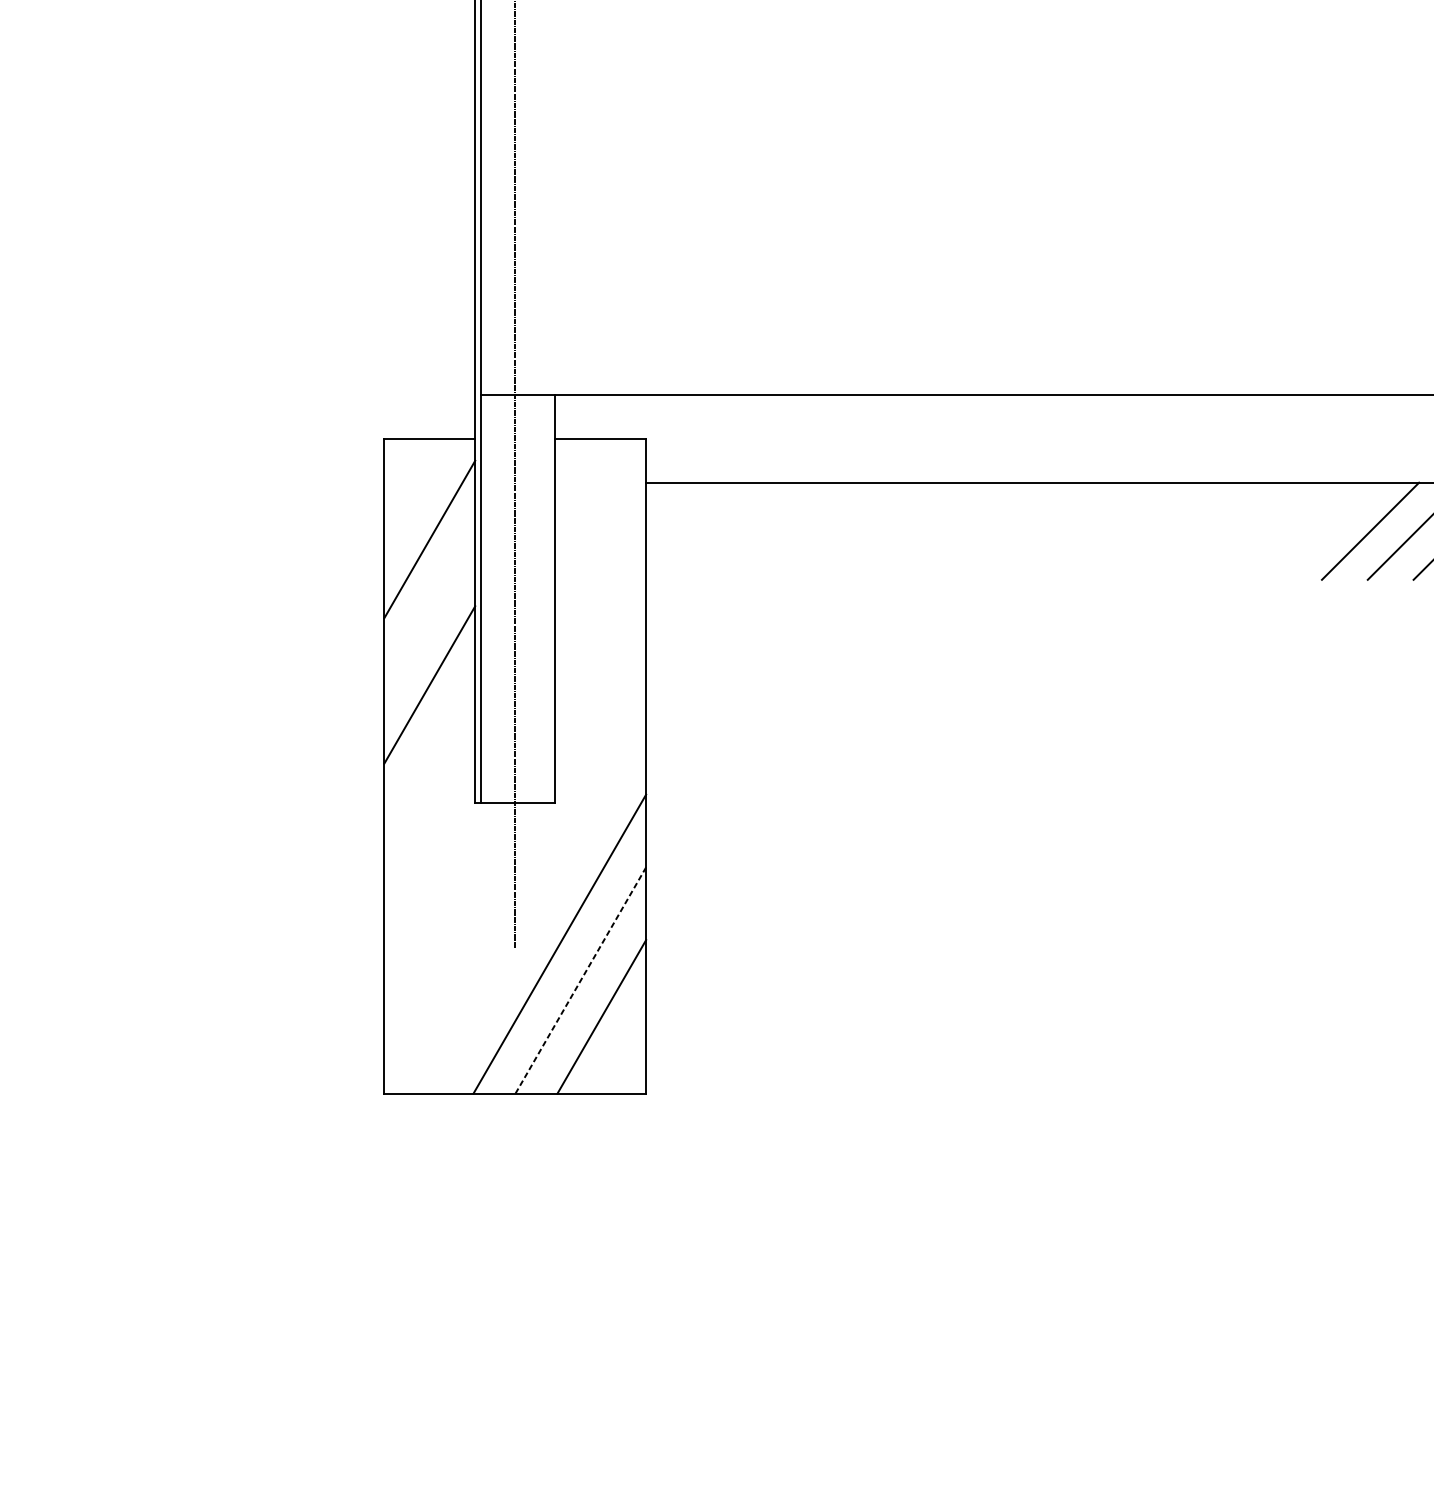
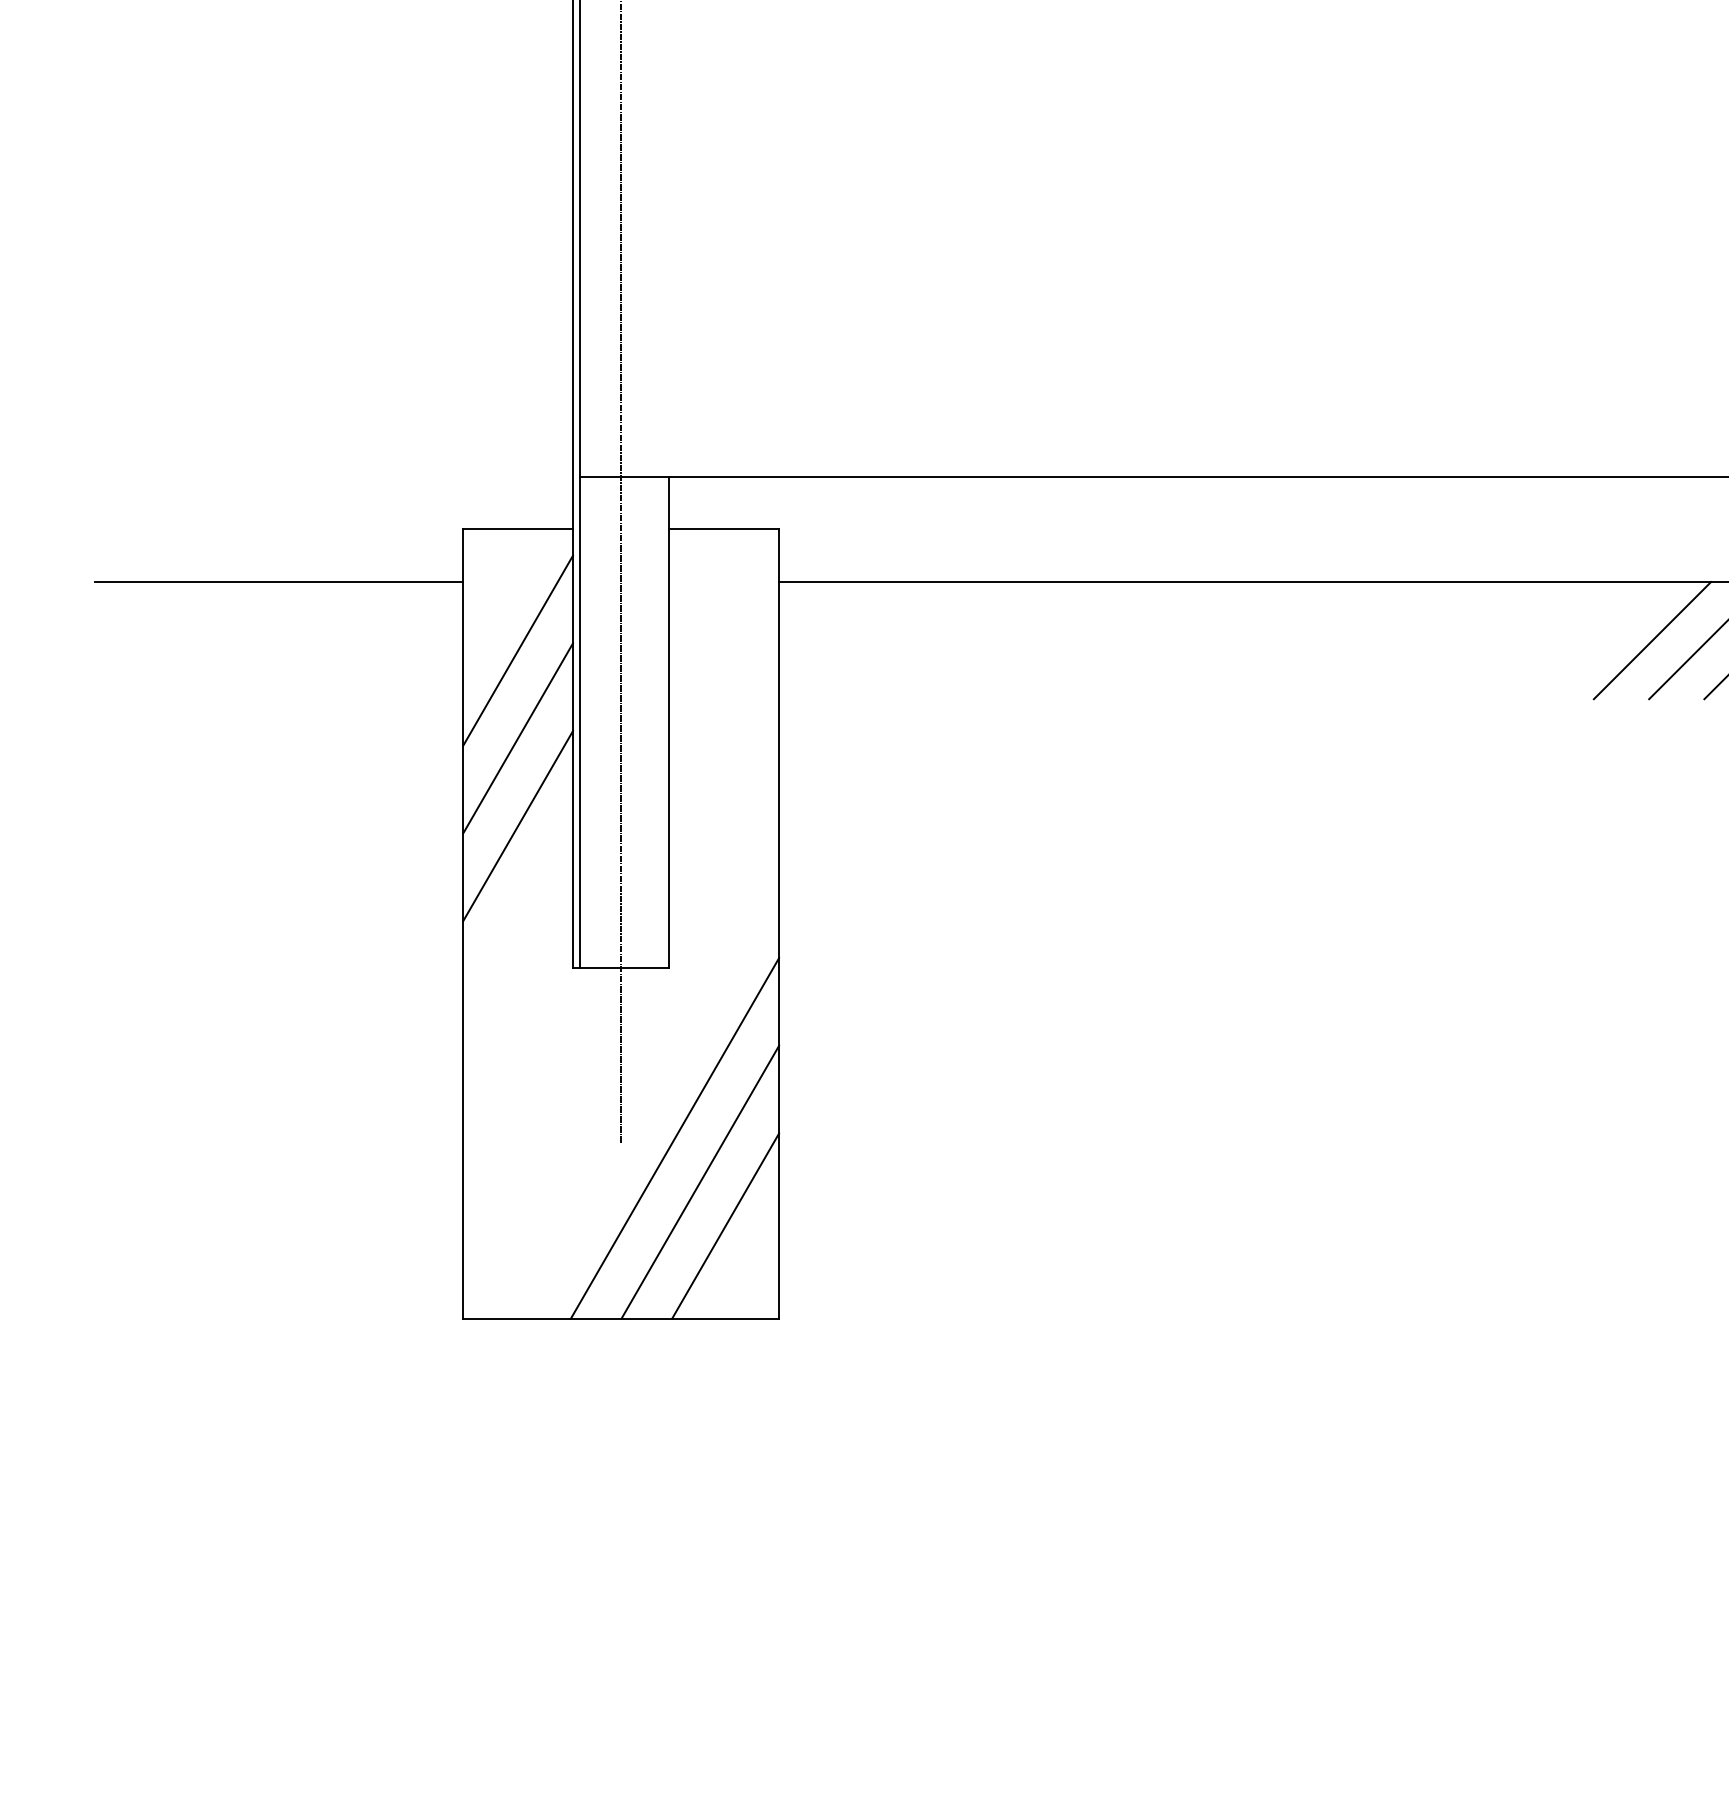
line: (231, 483) -> (279, 582), added
line: (430, 612) -> (518, 738), added
line: (580, 980) -> (700, 1182), dashed -> solid

